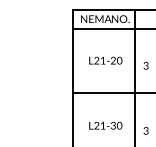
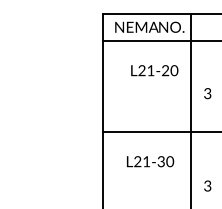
text: (105, 60) -> (154, 70), moved
text: (105, 125) -> (150, 161), moved

